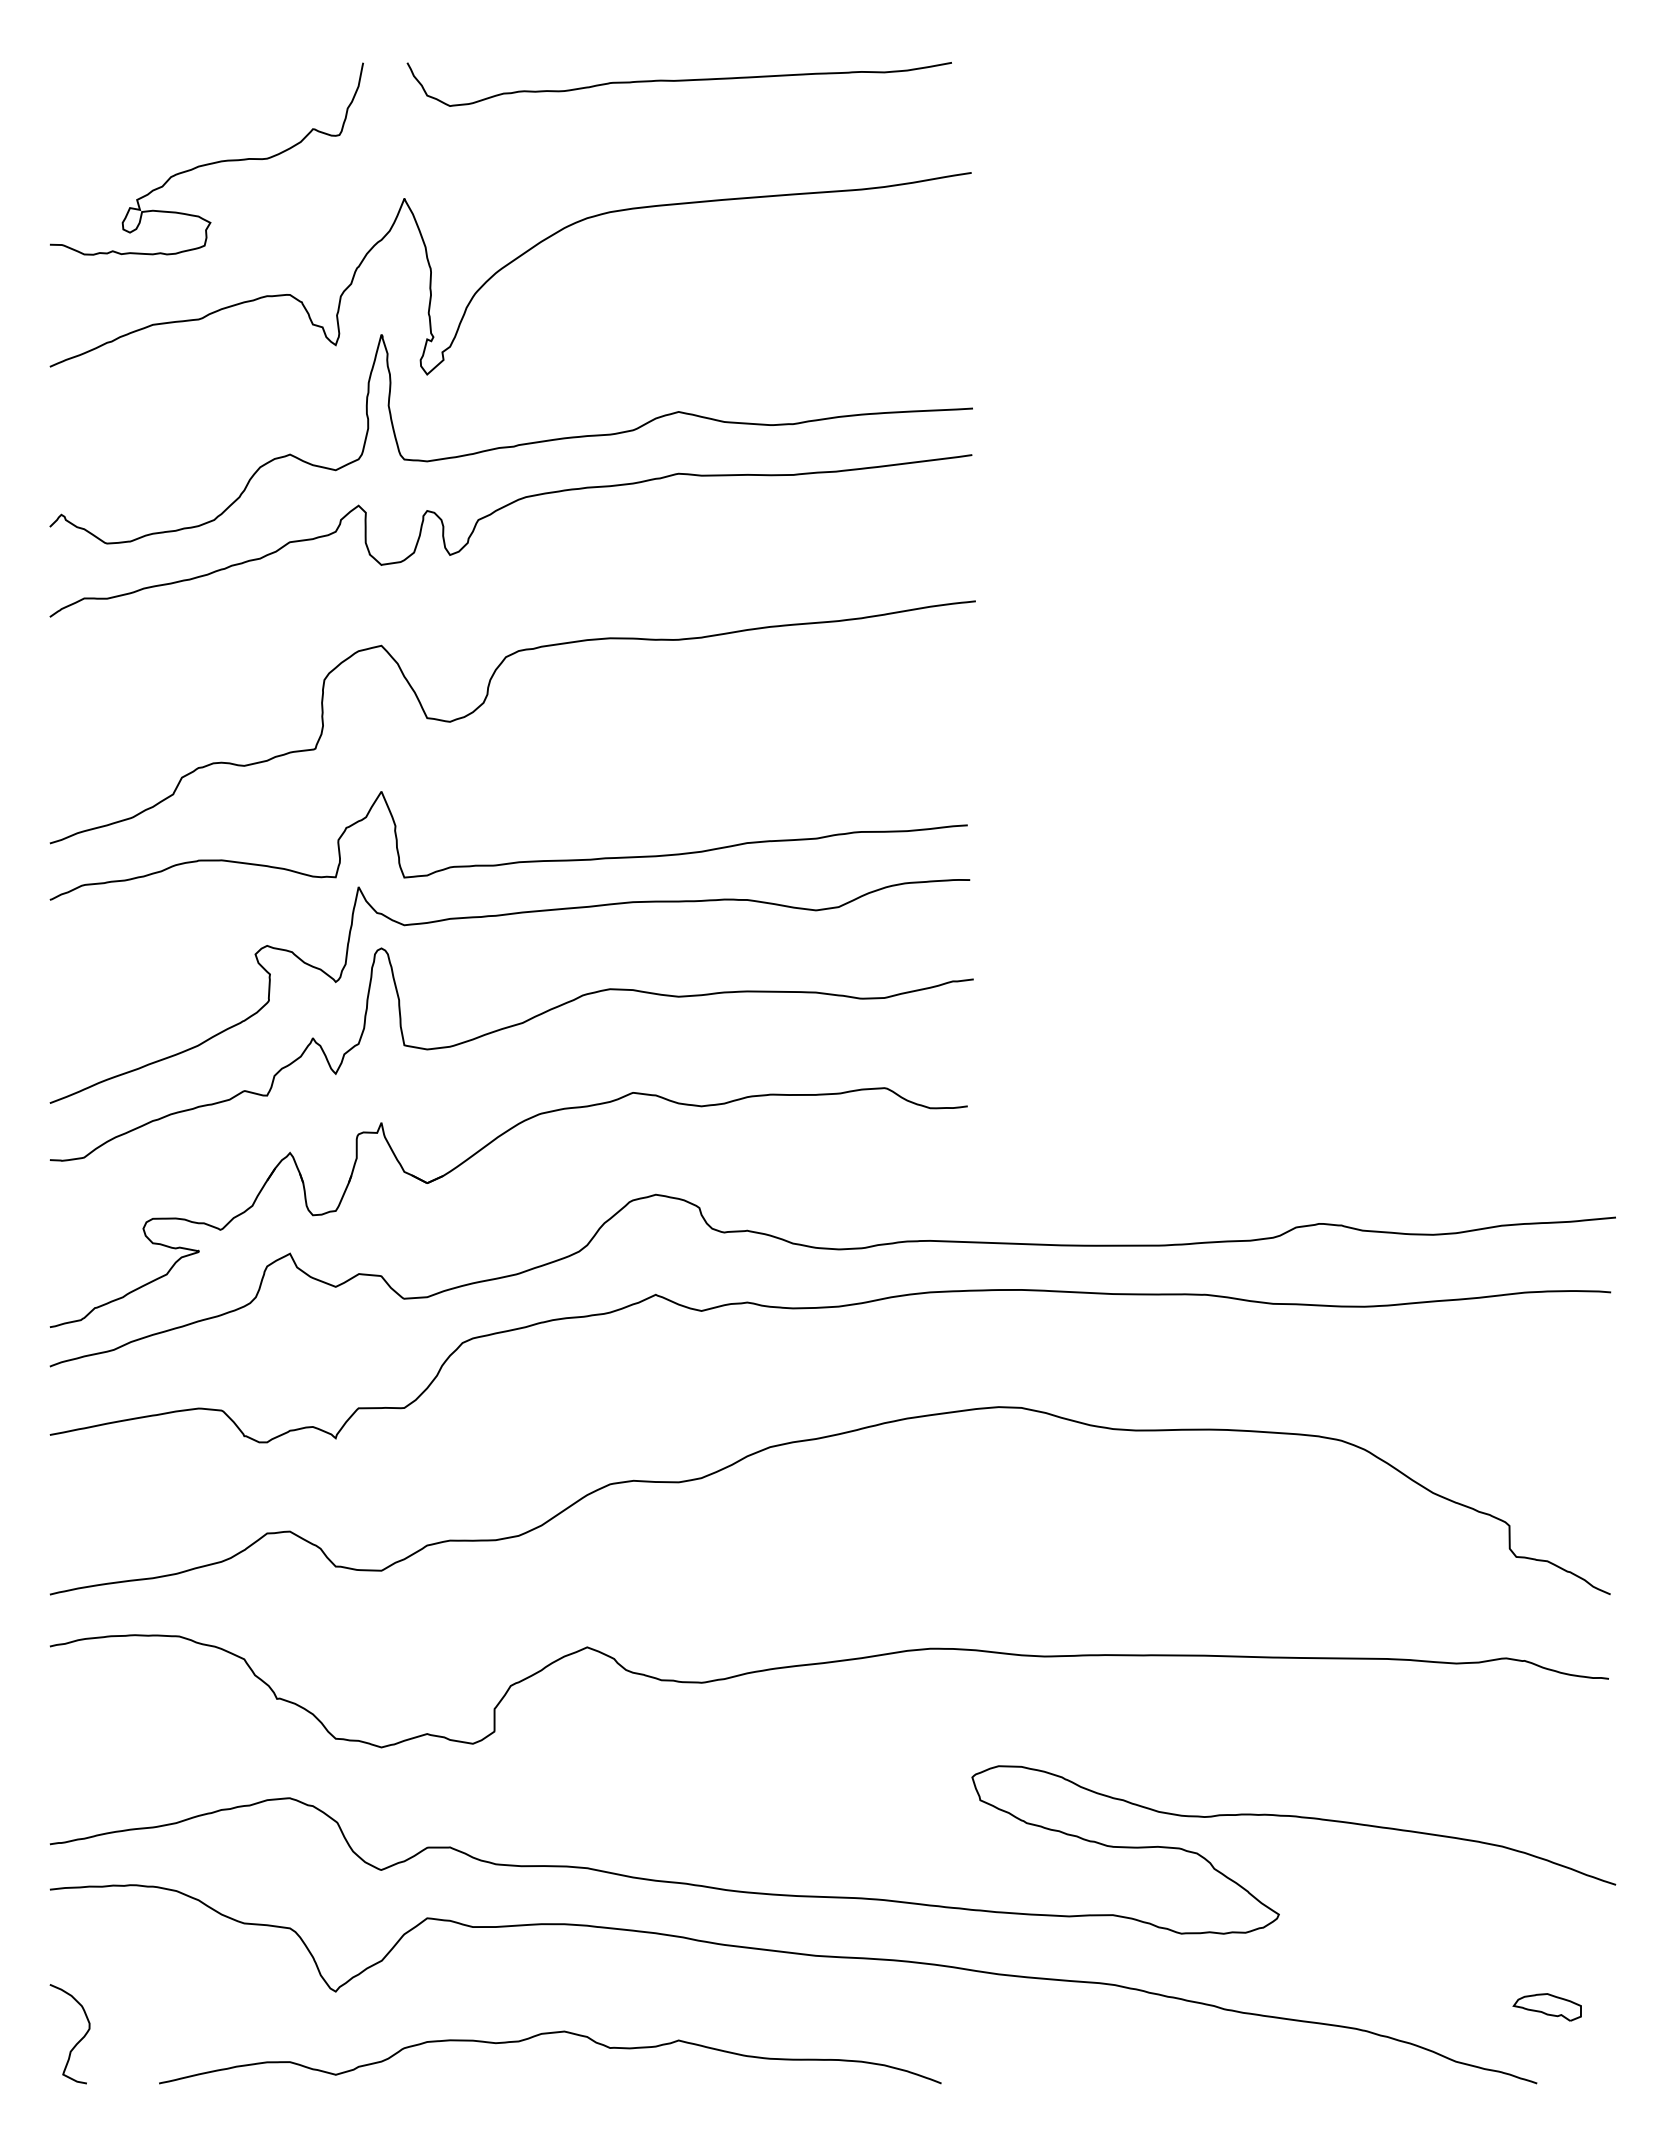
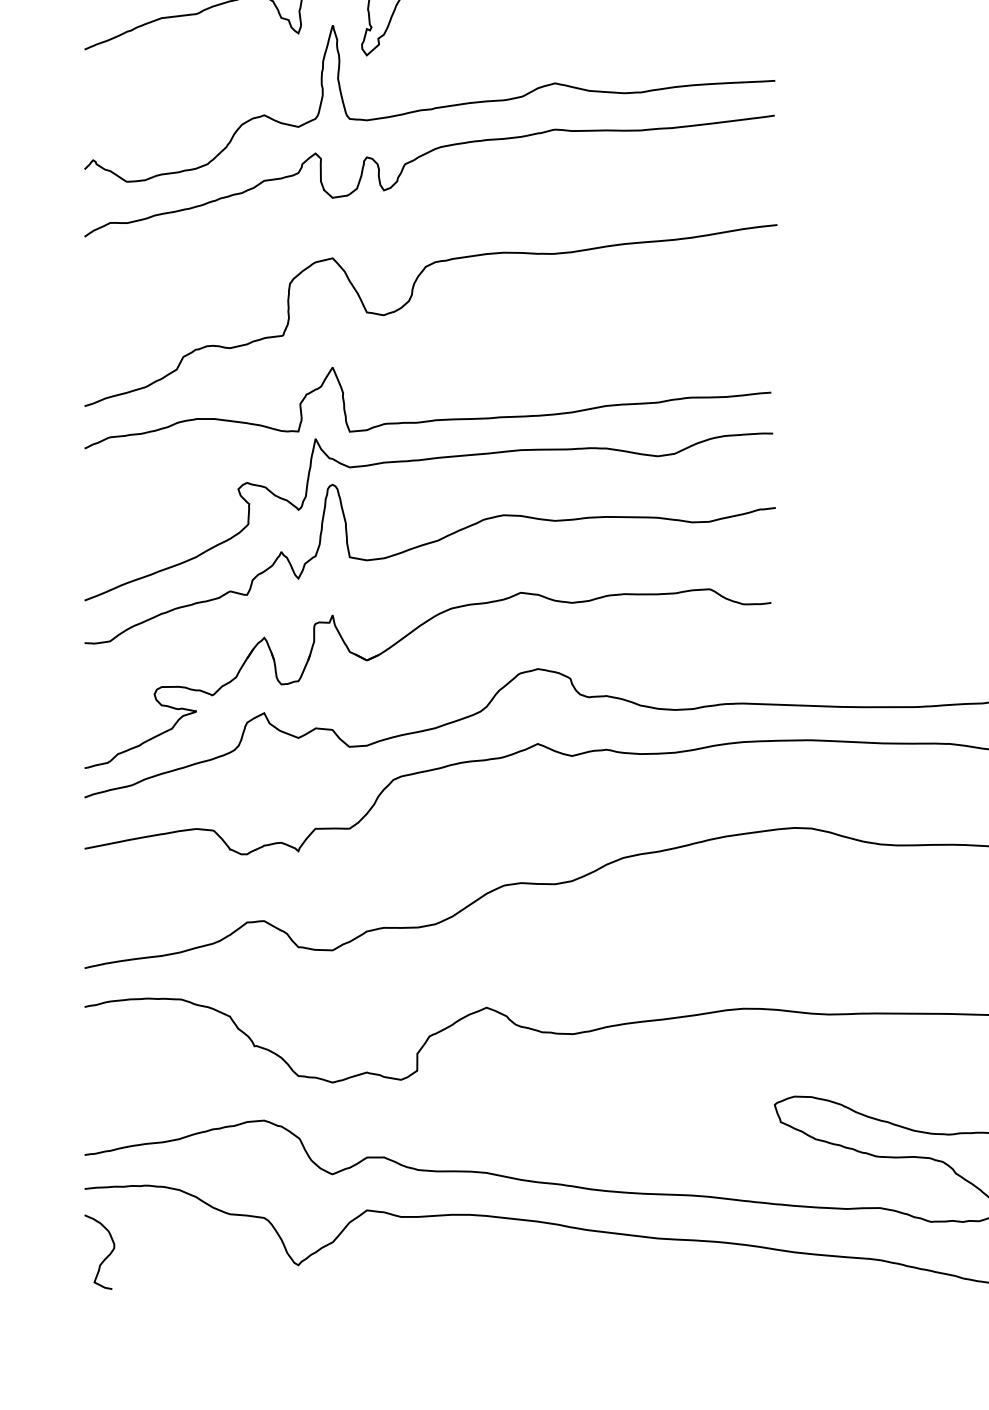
curve: (548, 2034) -> (457, 1297), removed
curve: (77, 2042) -> (105, 1258), moved

